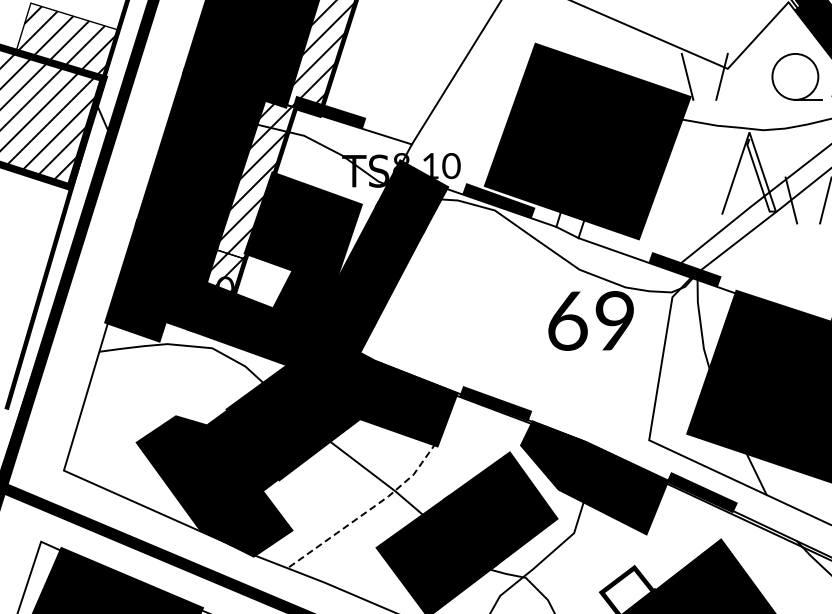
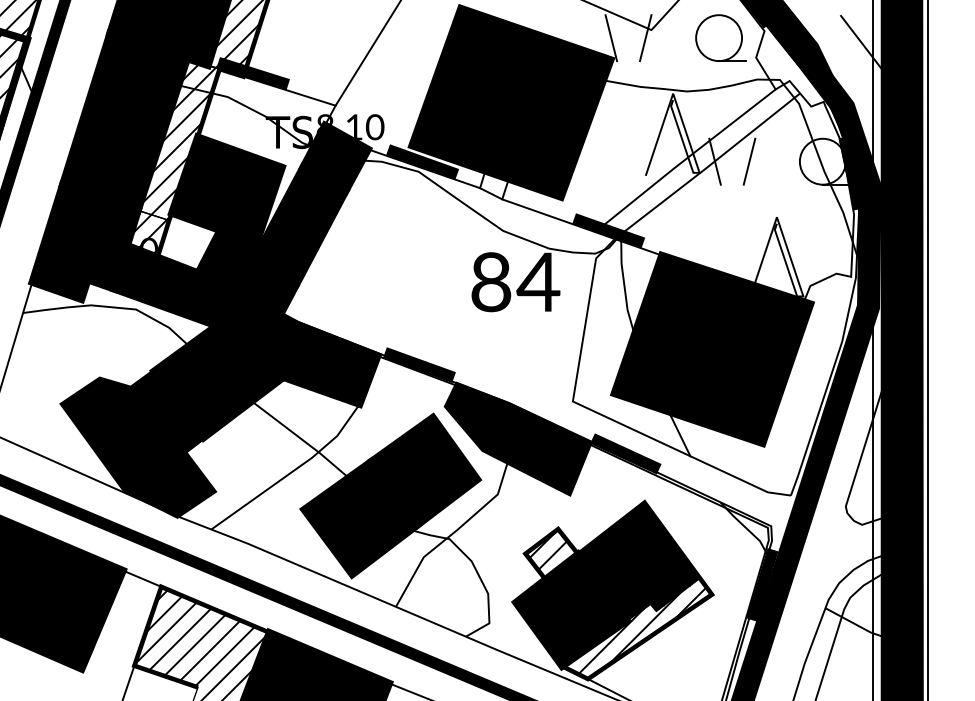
text: (591, 320) -> (515, 281), 69 -> 84
line: (367, 511) -> (291, 472), dashed -> solid
hatch: (628, 588) -> (552, 549), added

